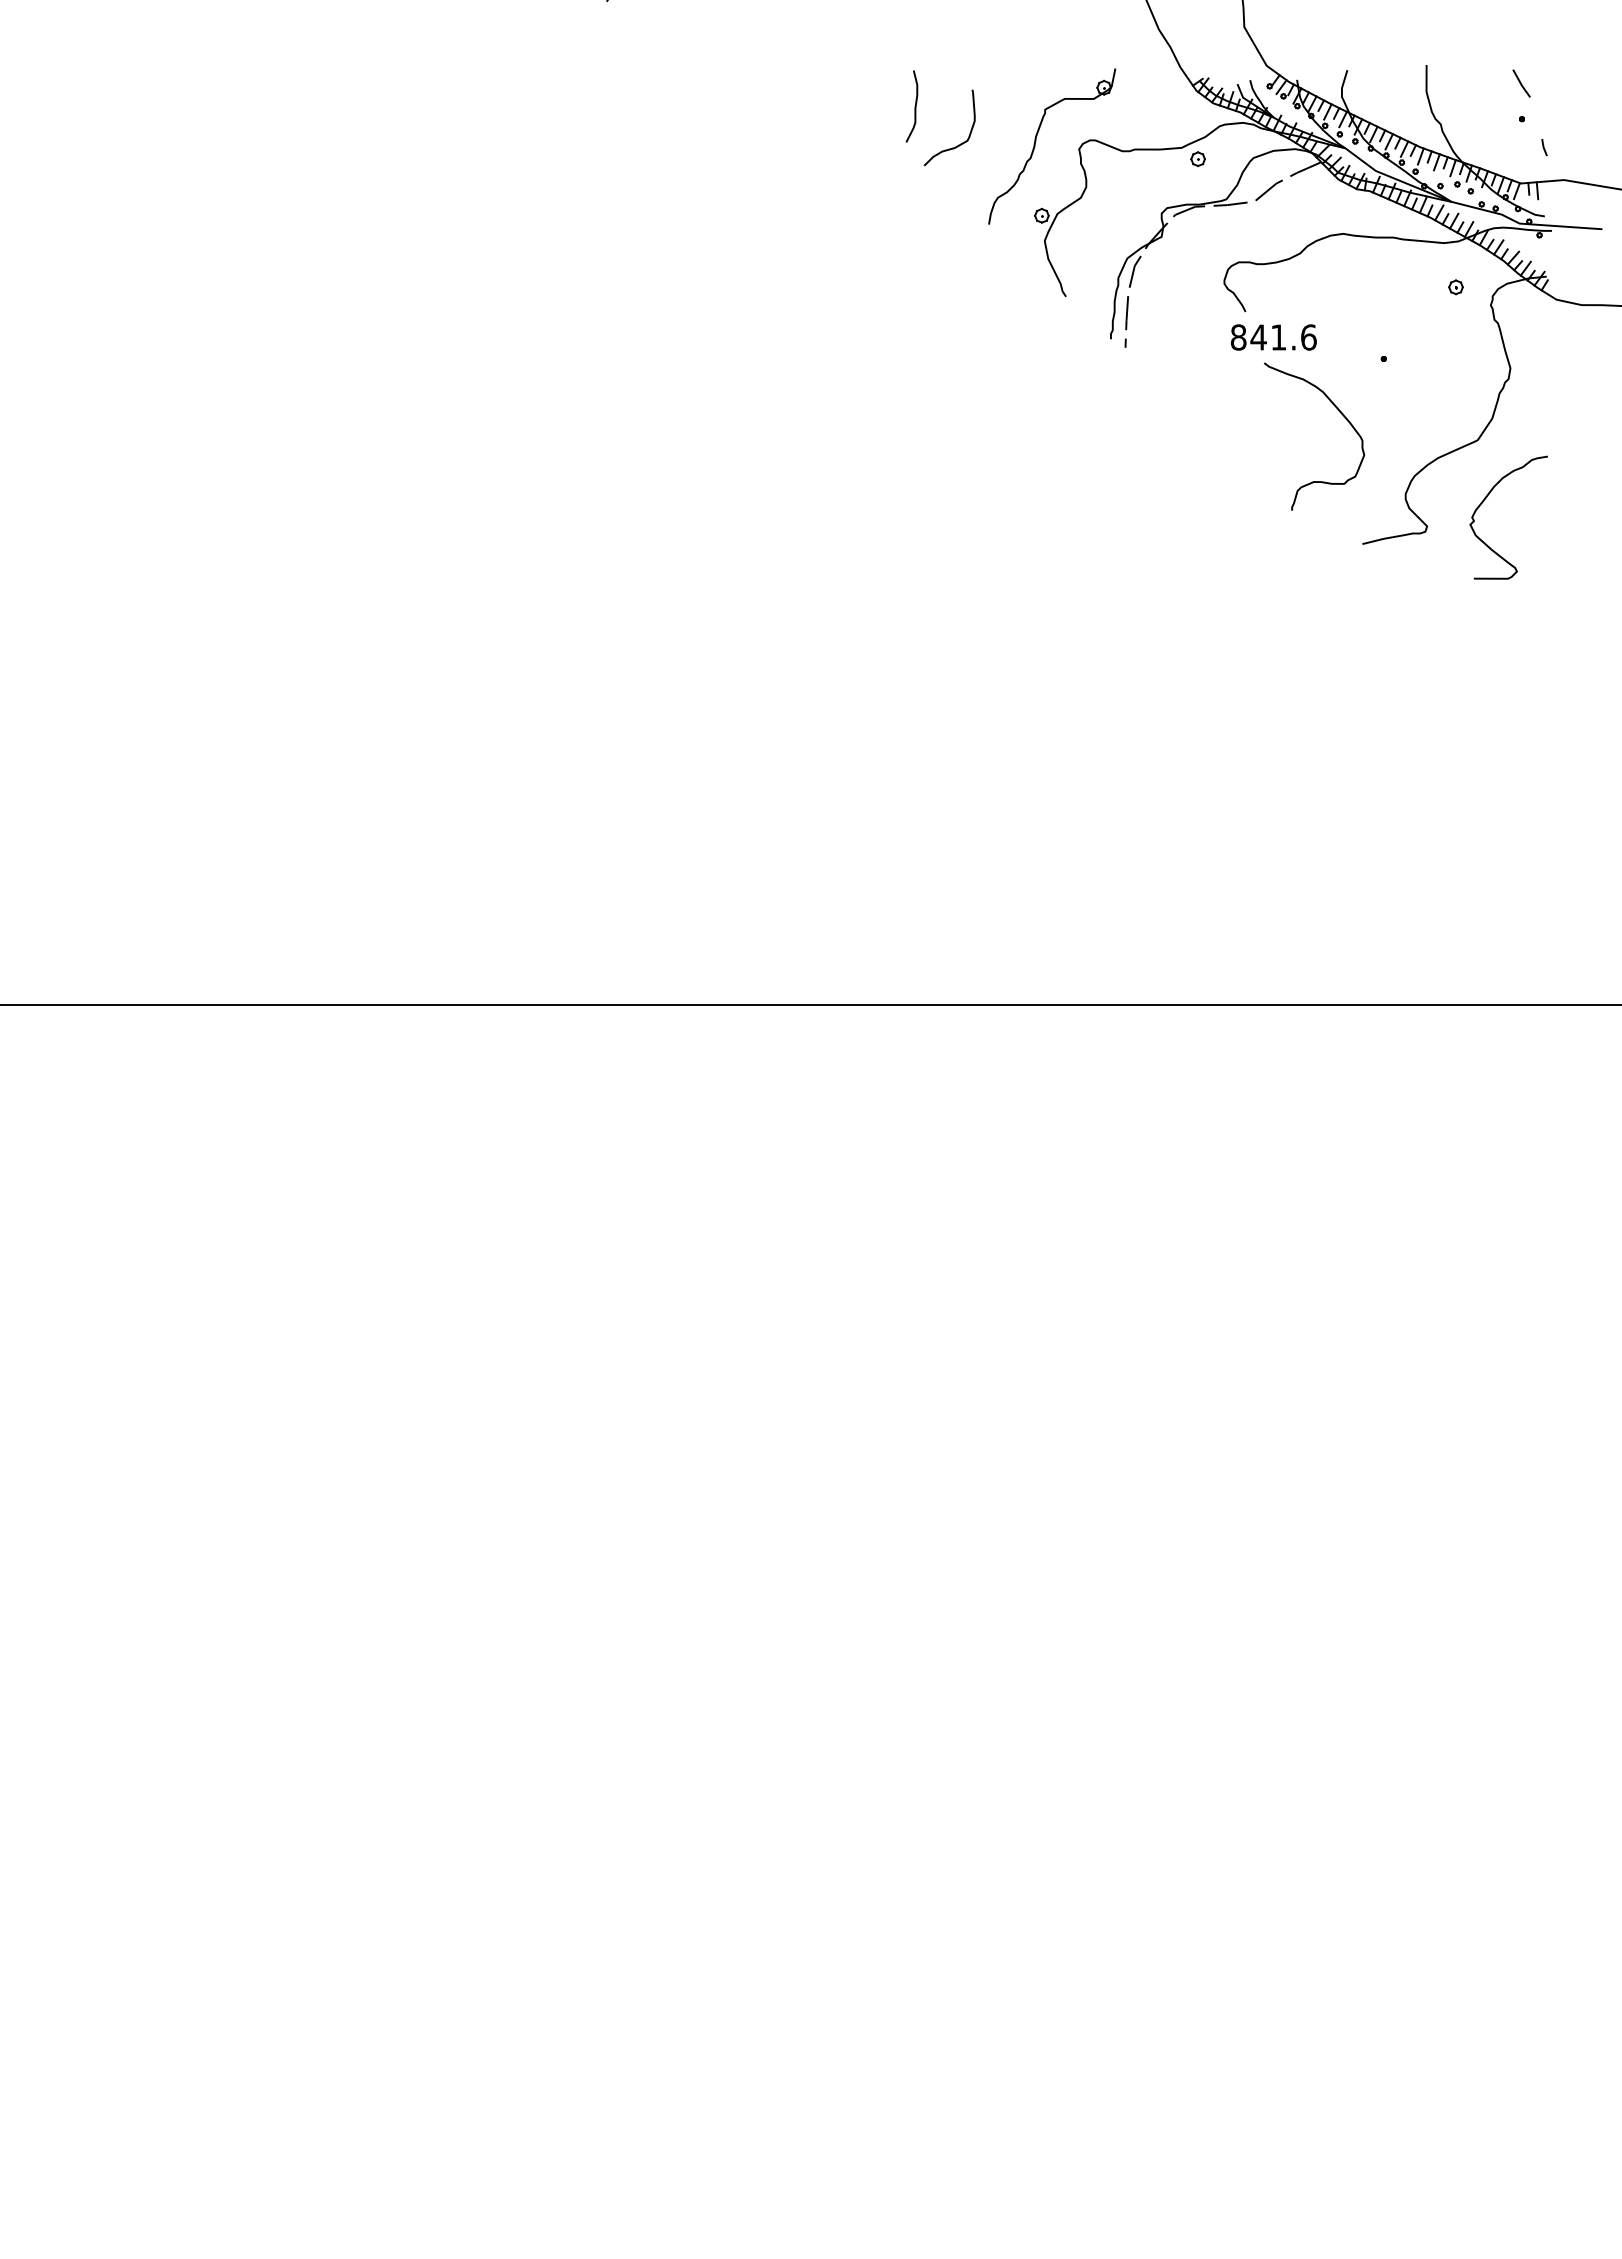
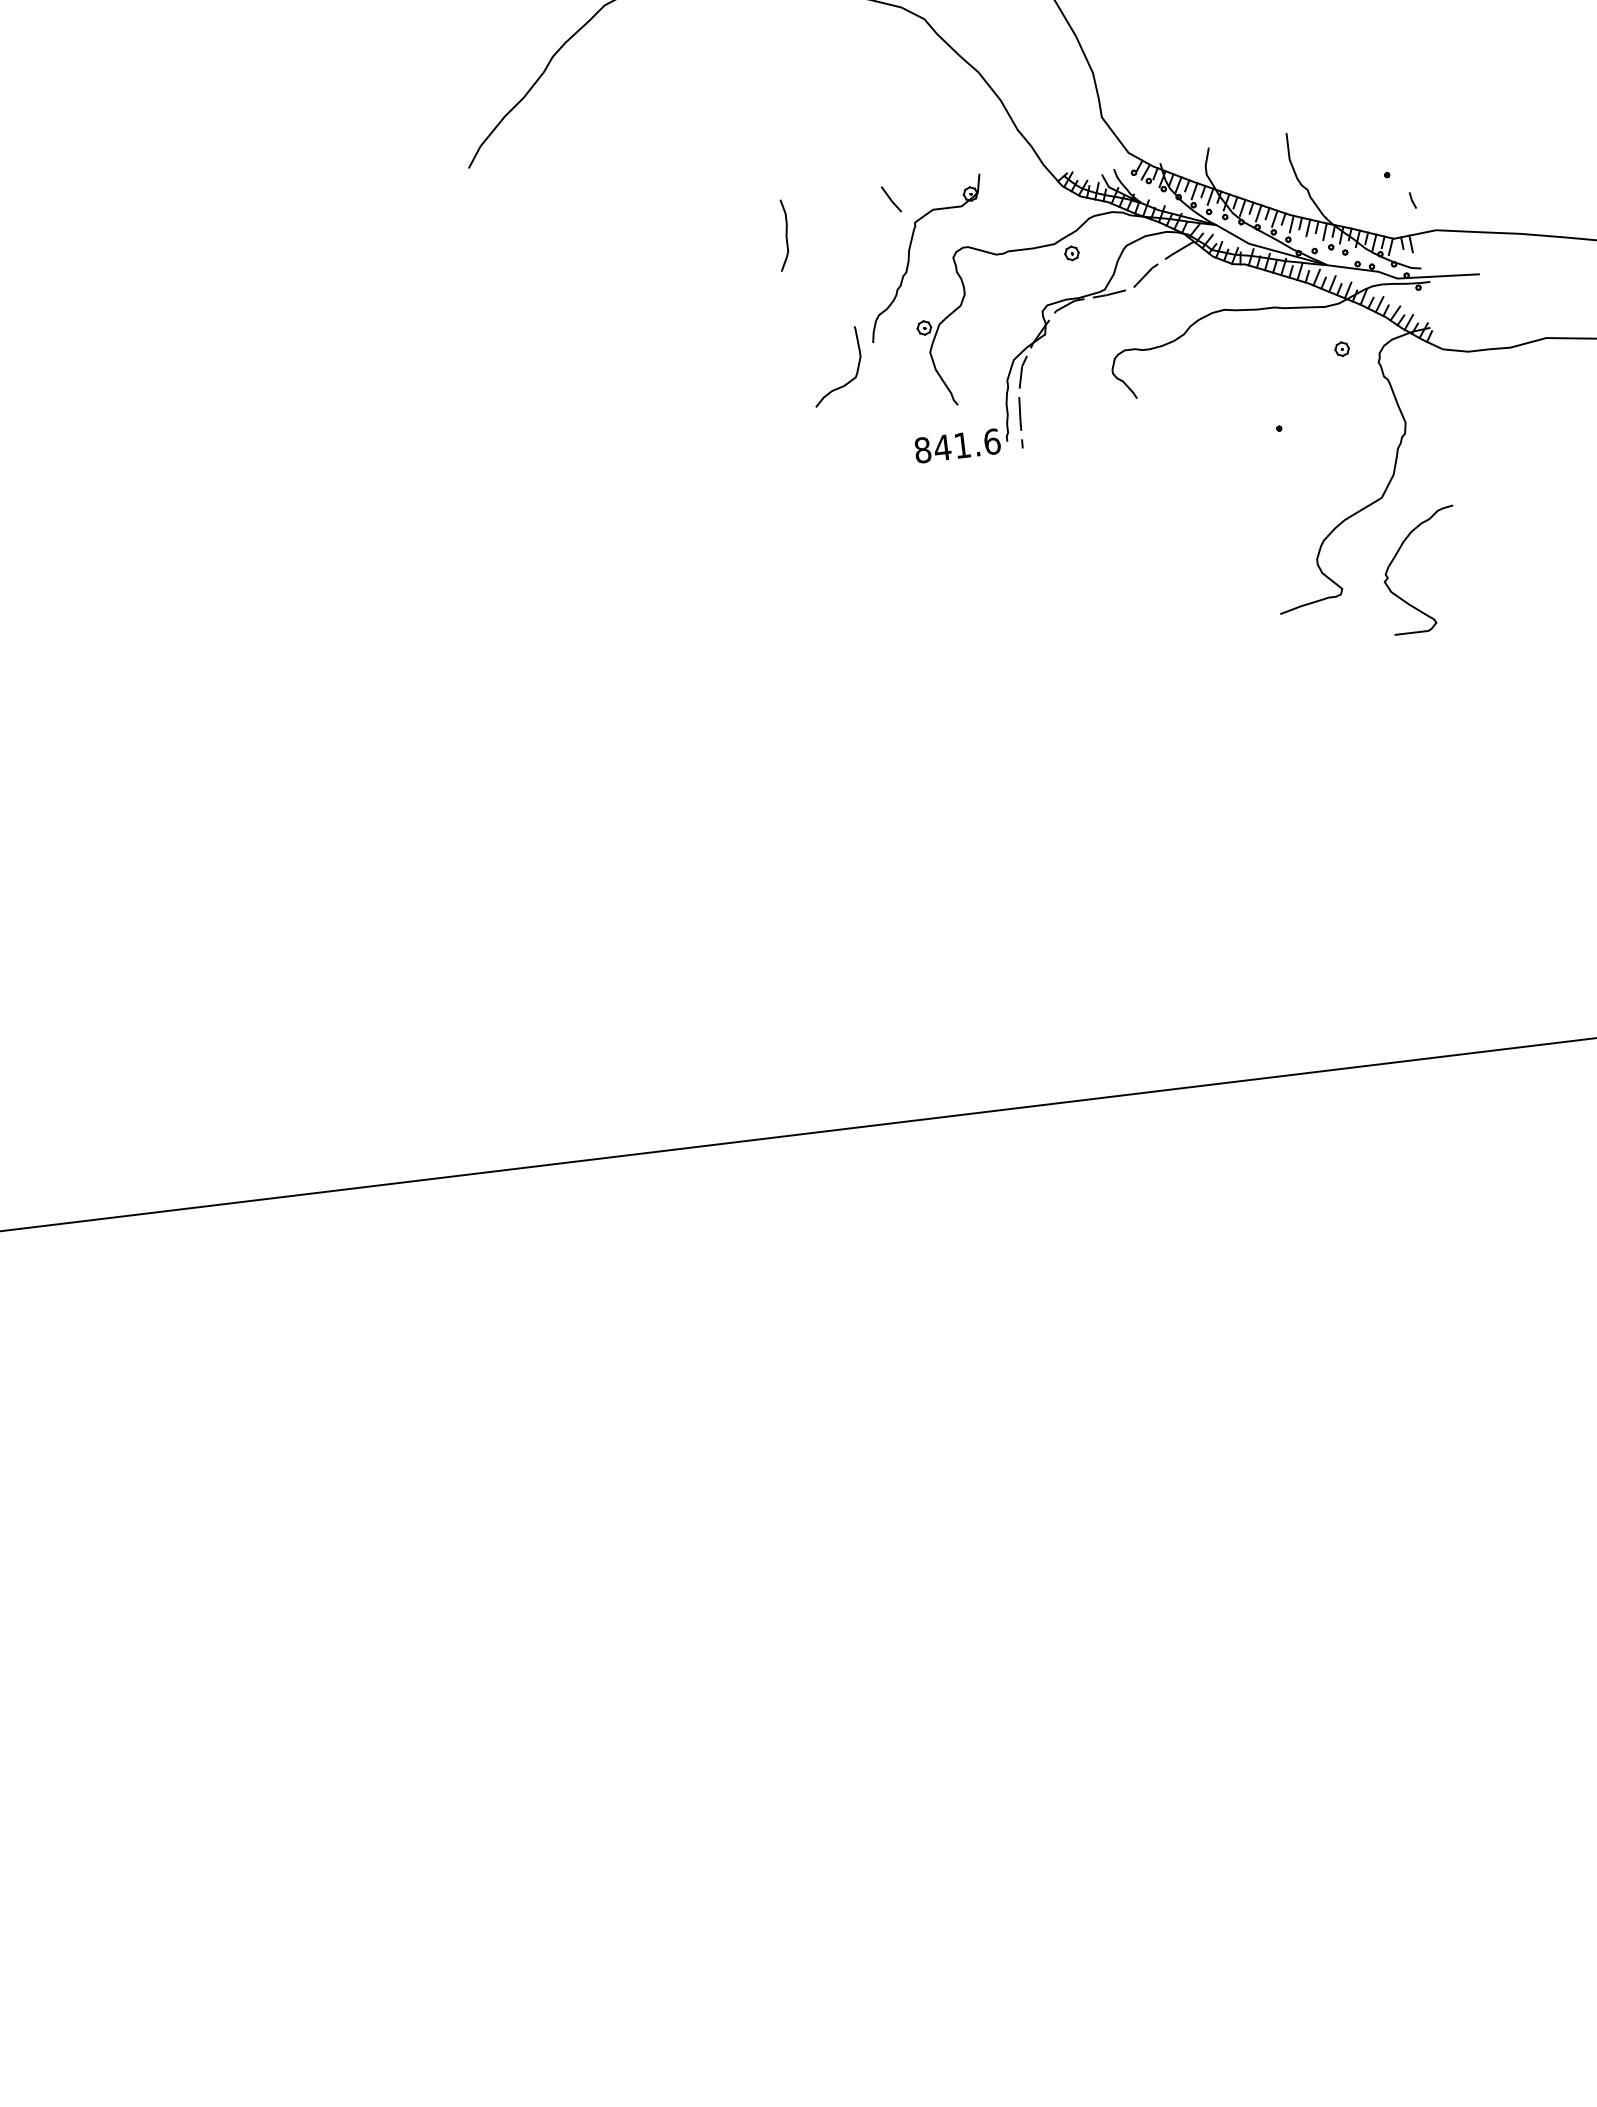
line: (1521, 83) -> (891, 199), moved
curve: (958, 144) -> (847, 382), moved
text: (1273, 337) -> (957, 446), moved
curve: (1338, 411) -> (1240, 485), removed

